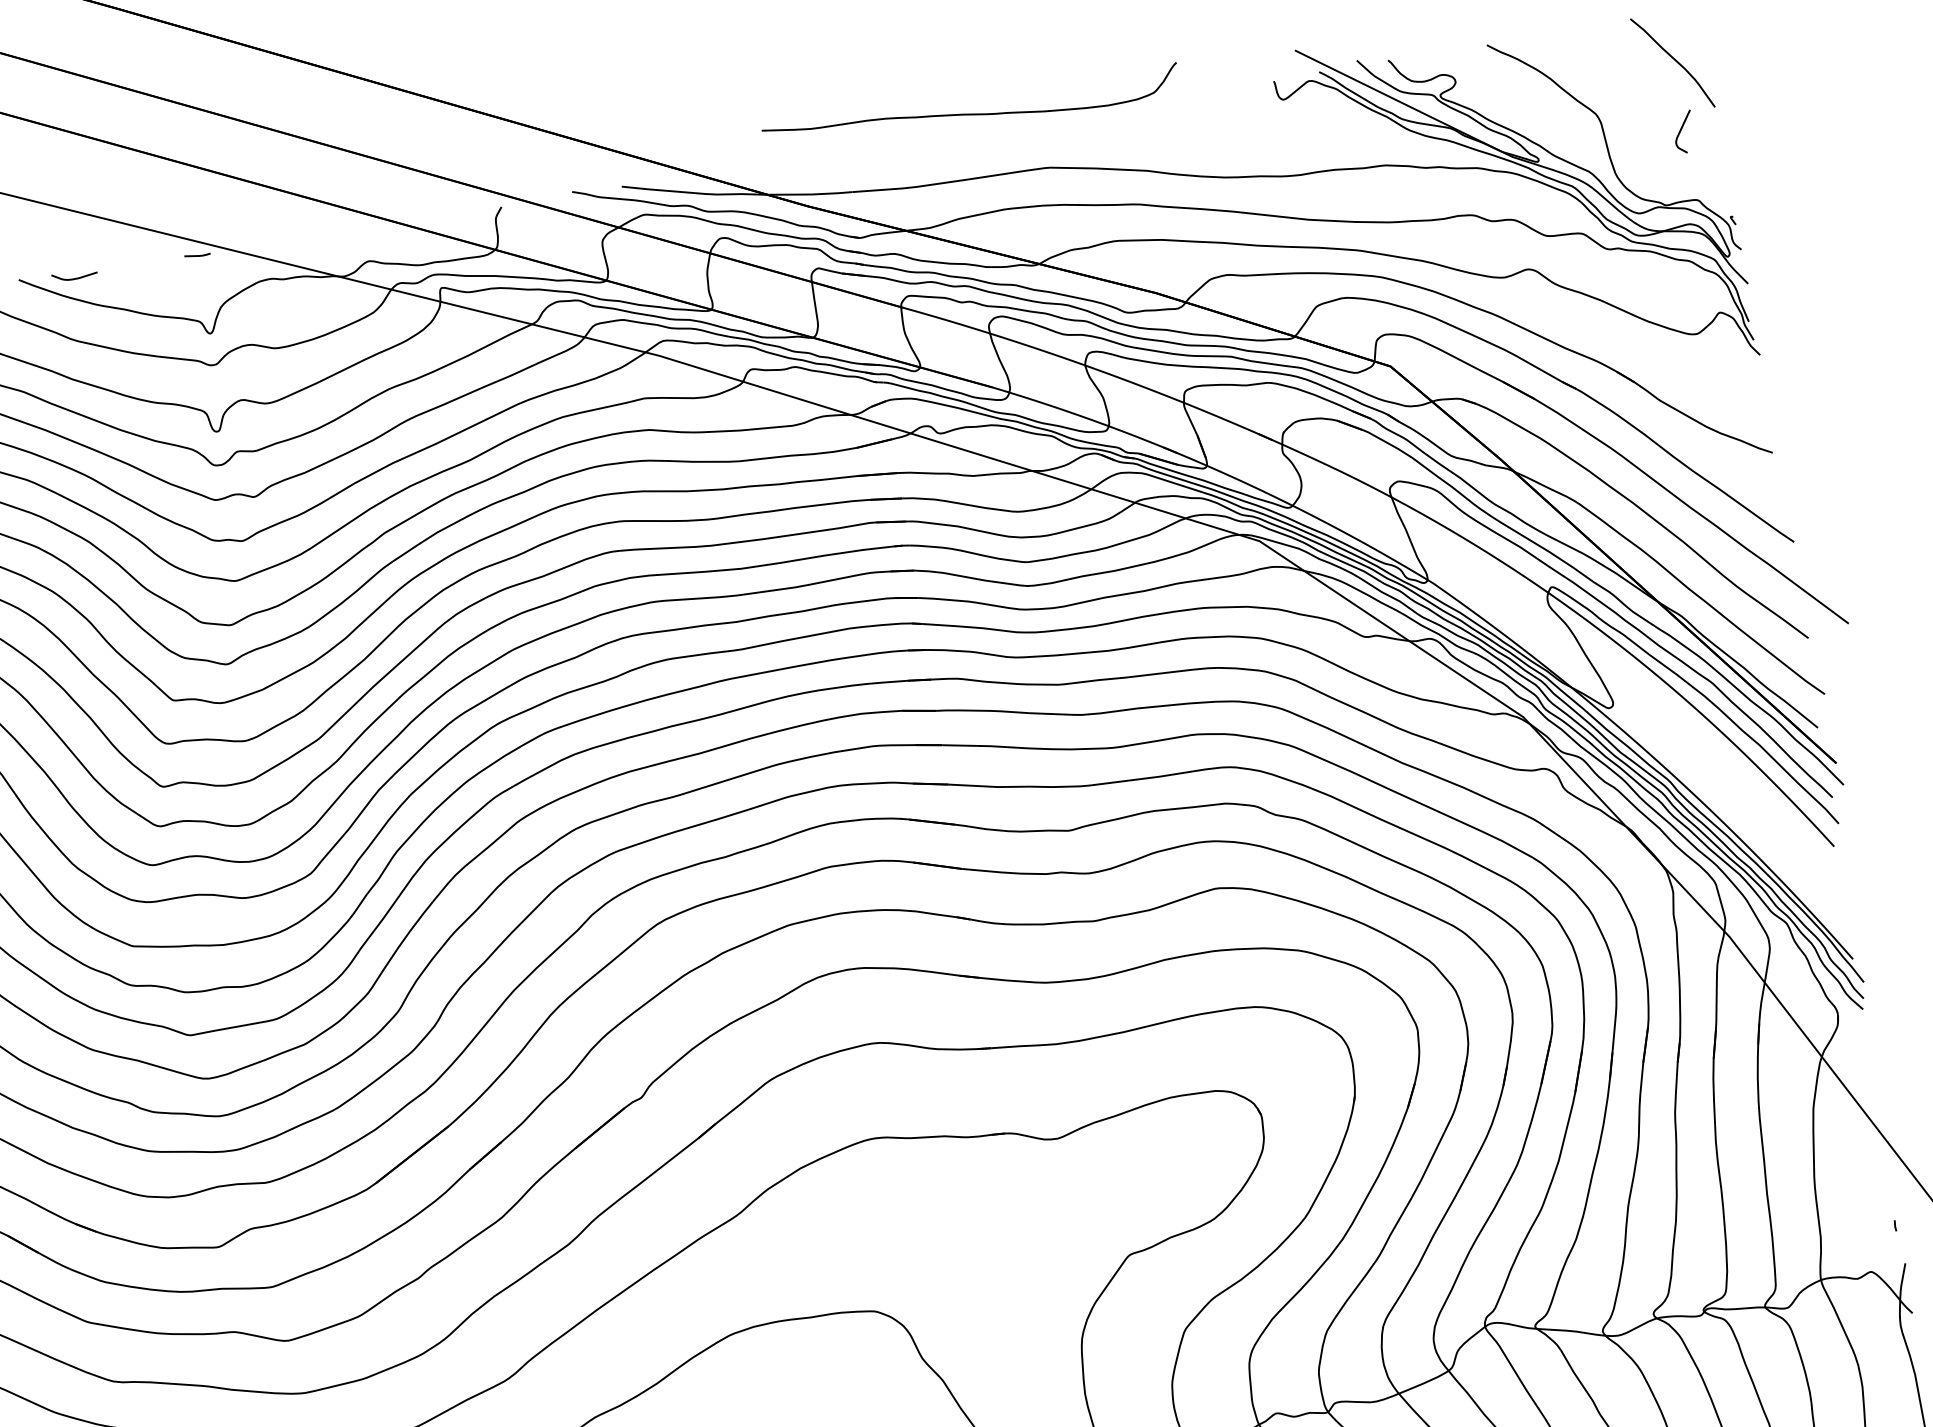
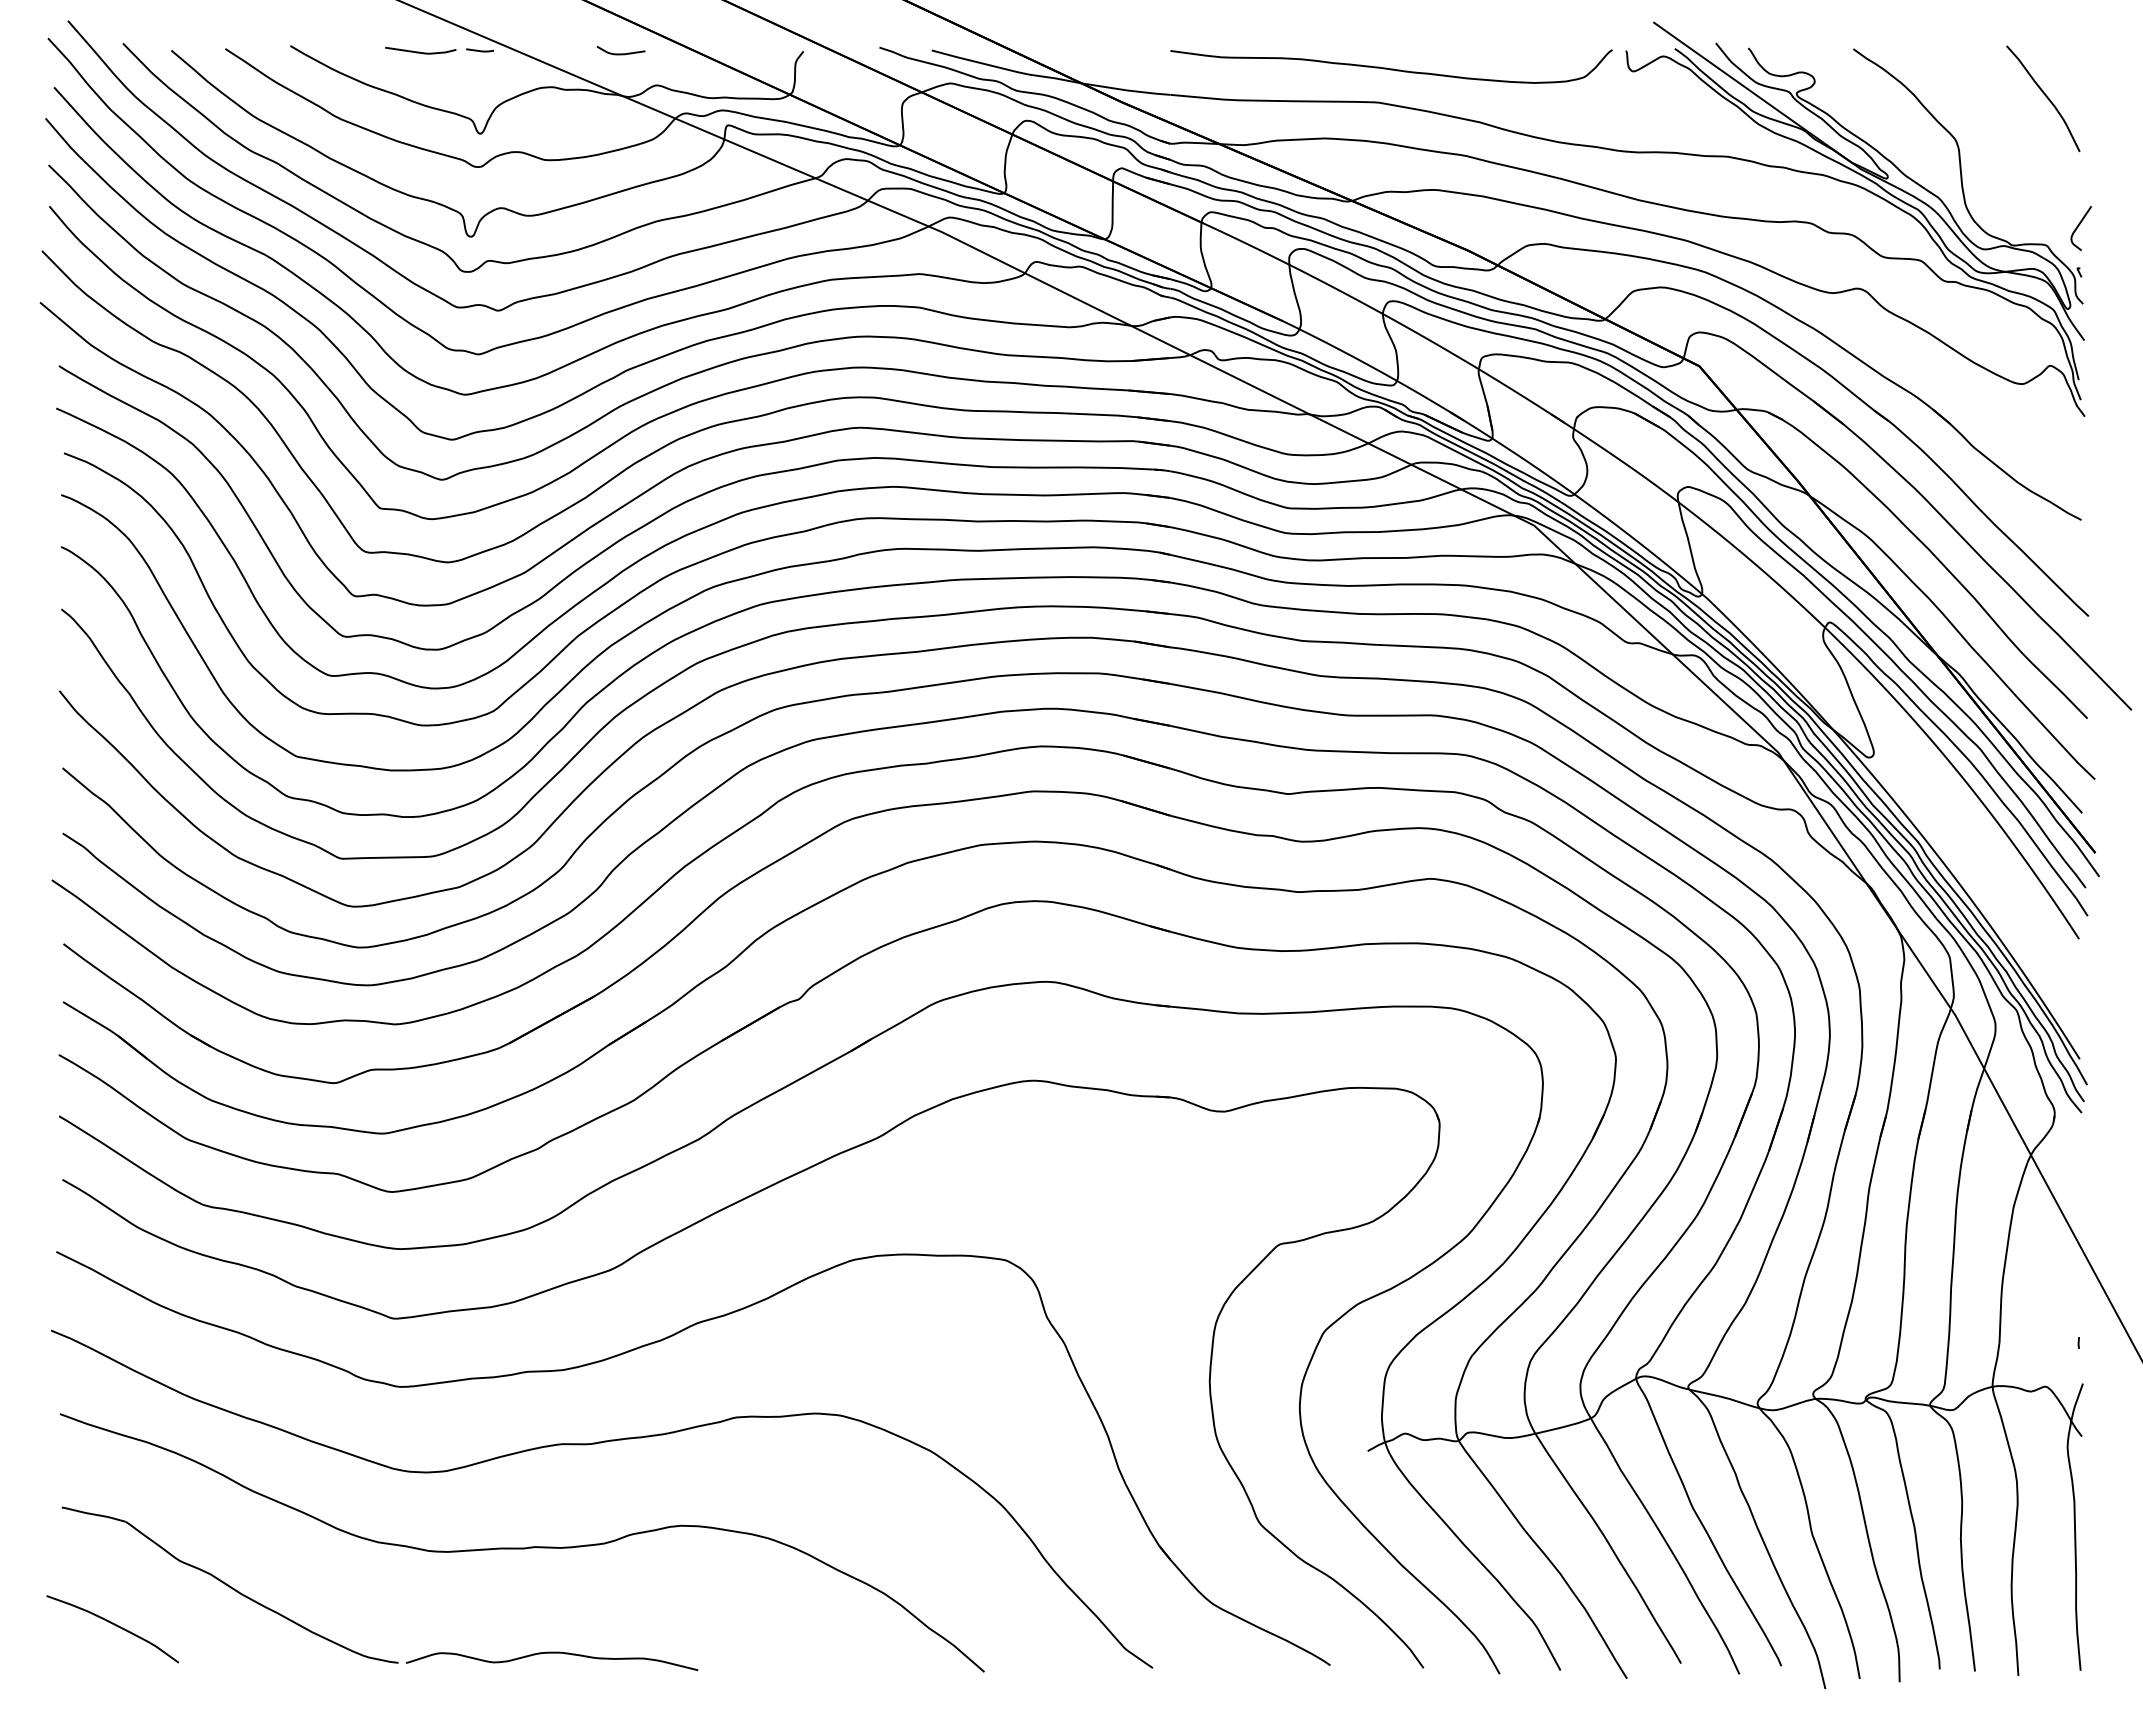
curve: (971, 113) -> (1391, 68), moved
curve: (1681, 131) -> (2078, 227), moved
curve: (140, 265) -> (419, 51), added
curve: (74, 278) -> (620, 53), moved

